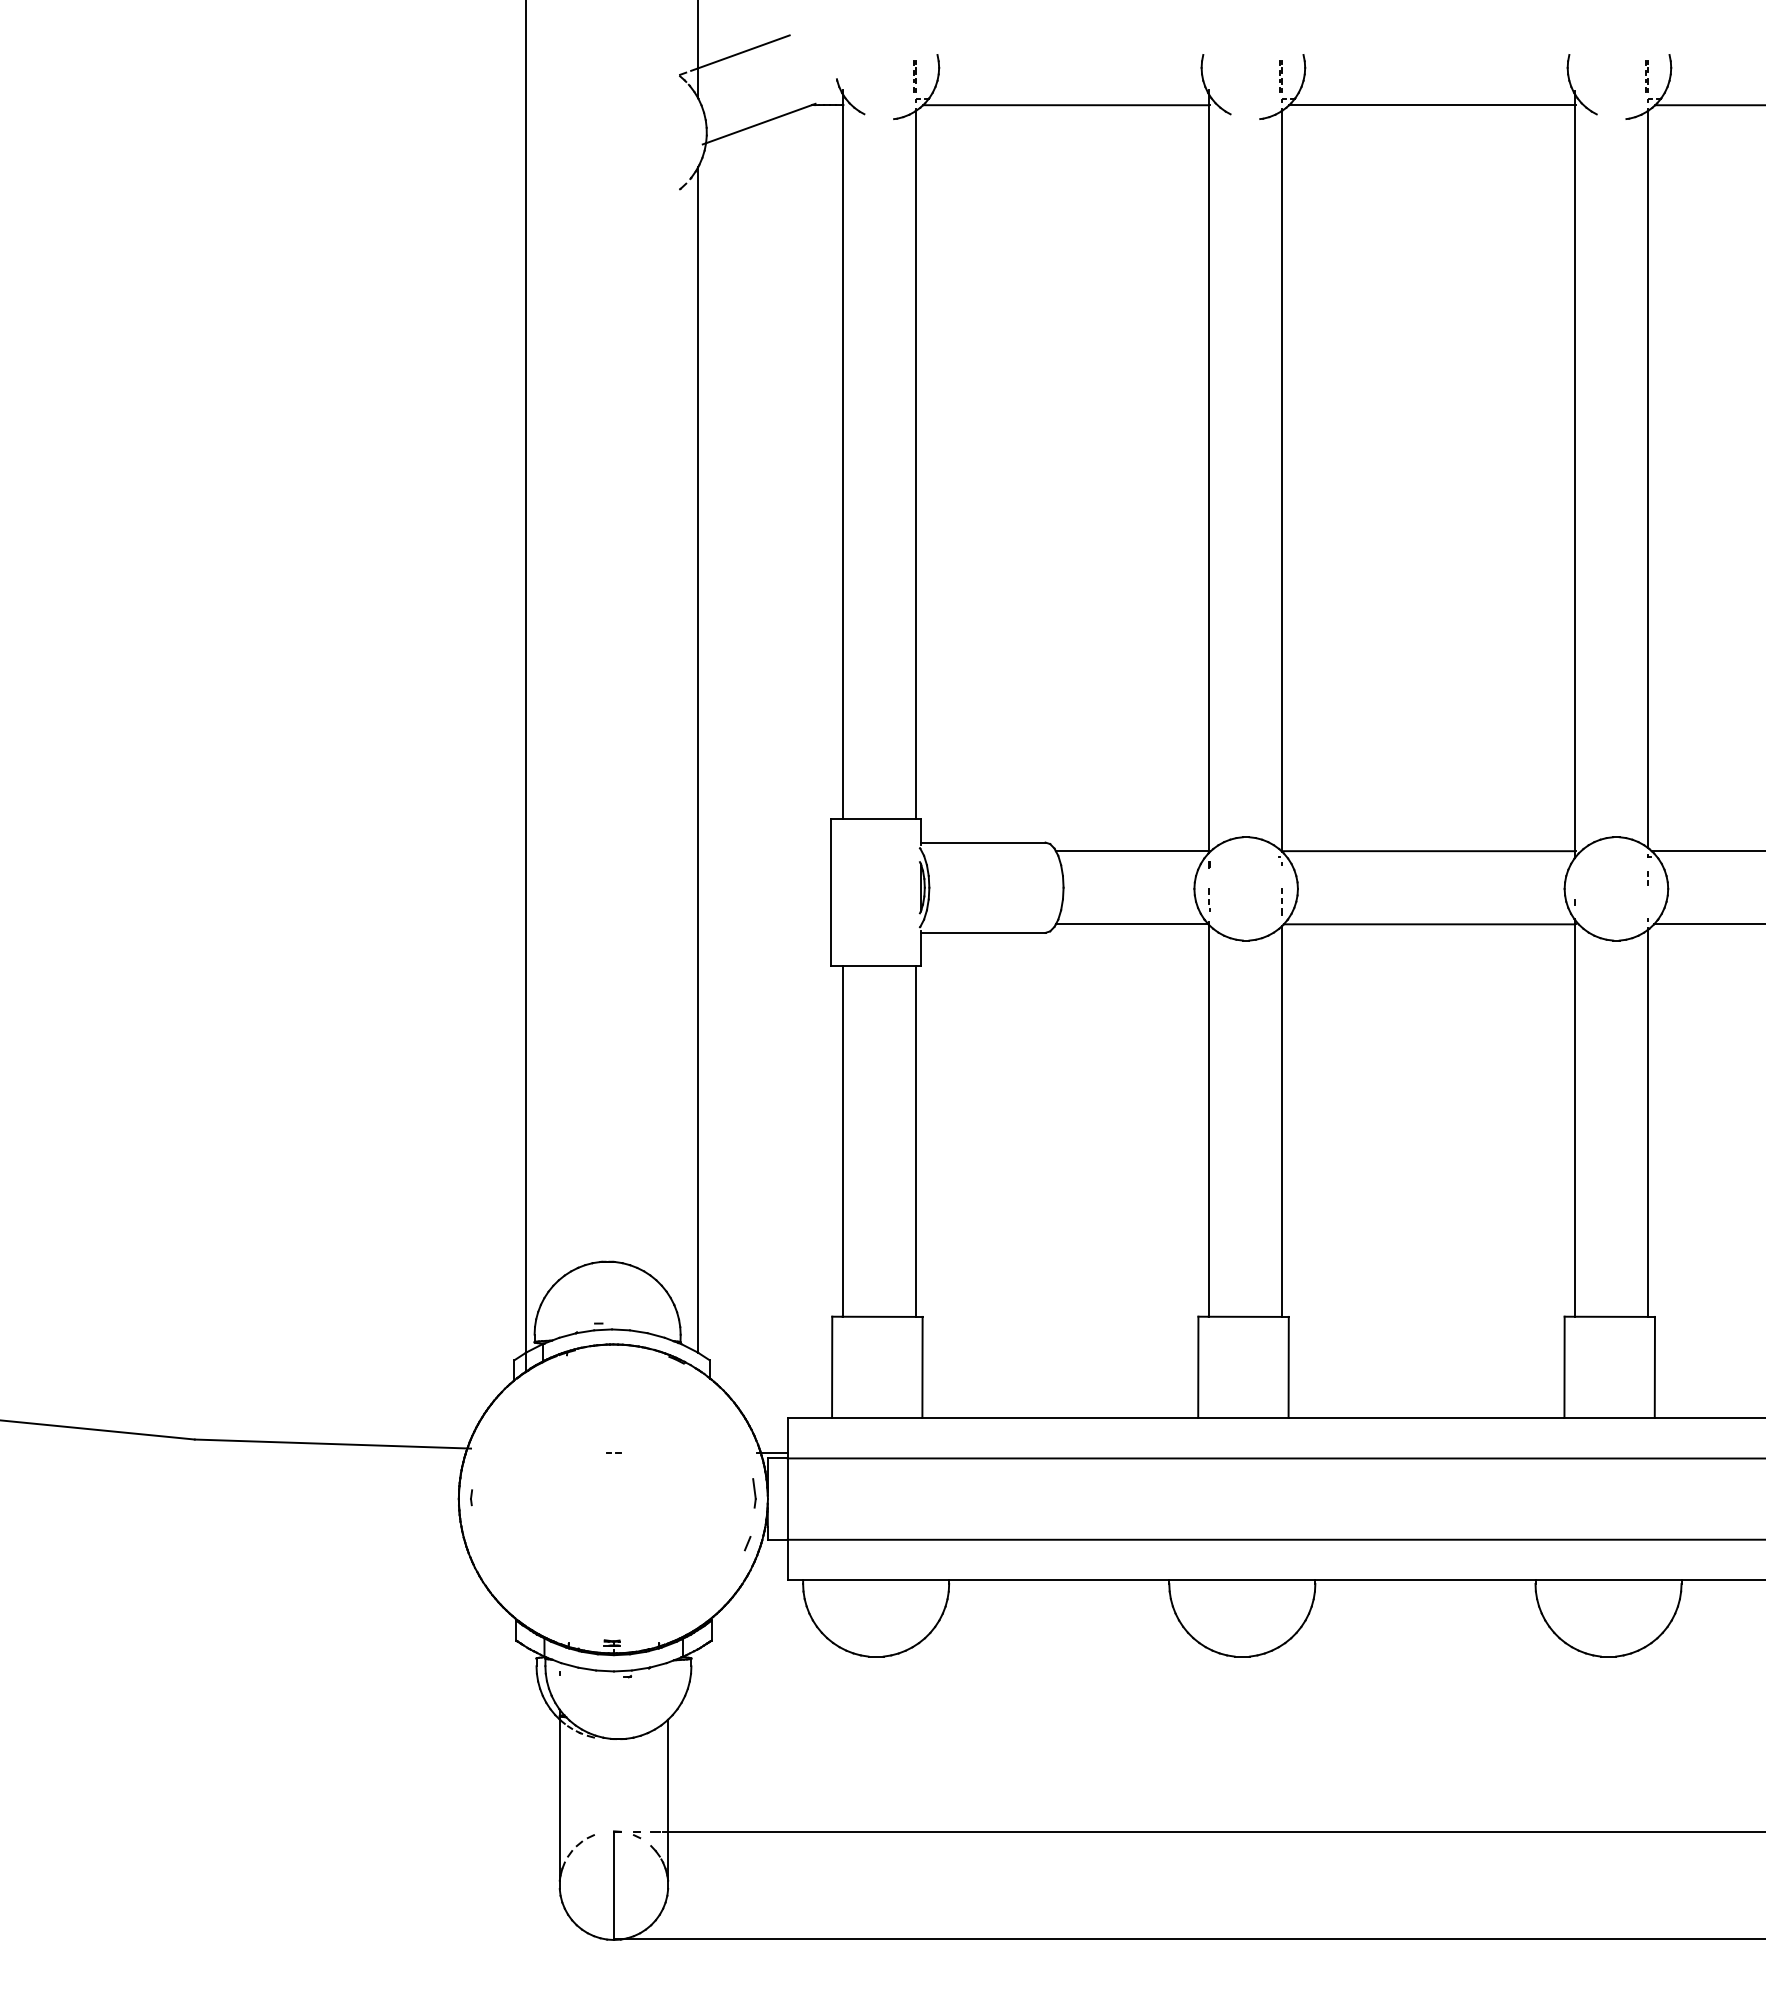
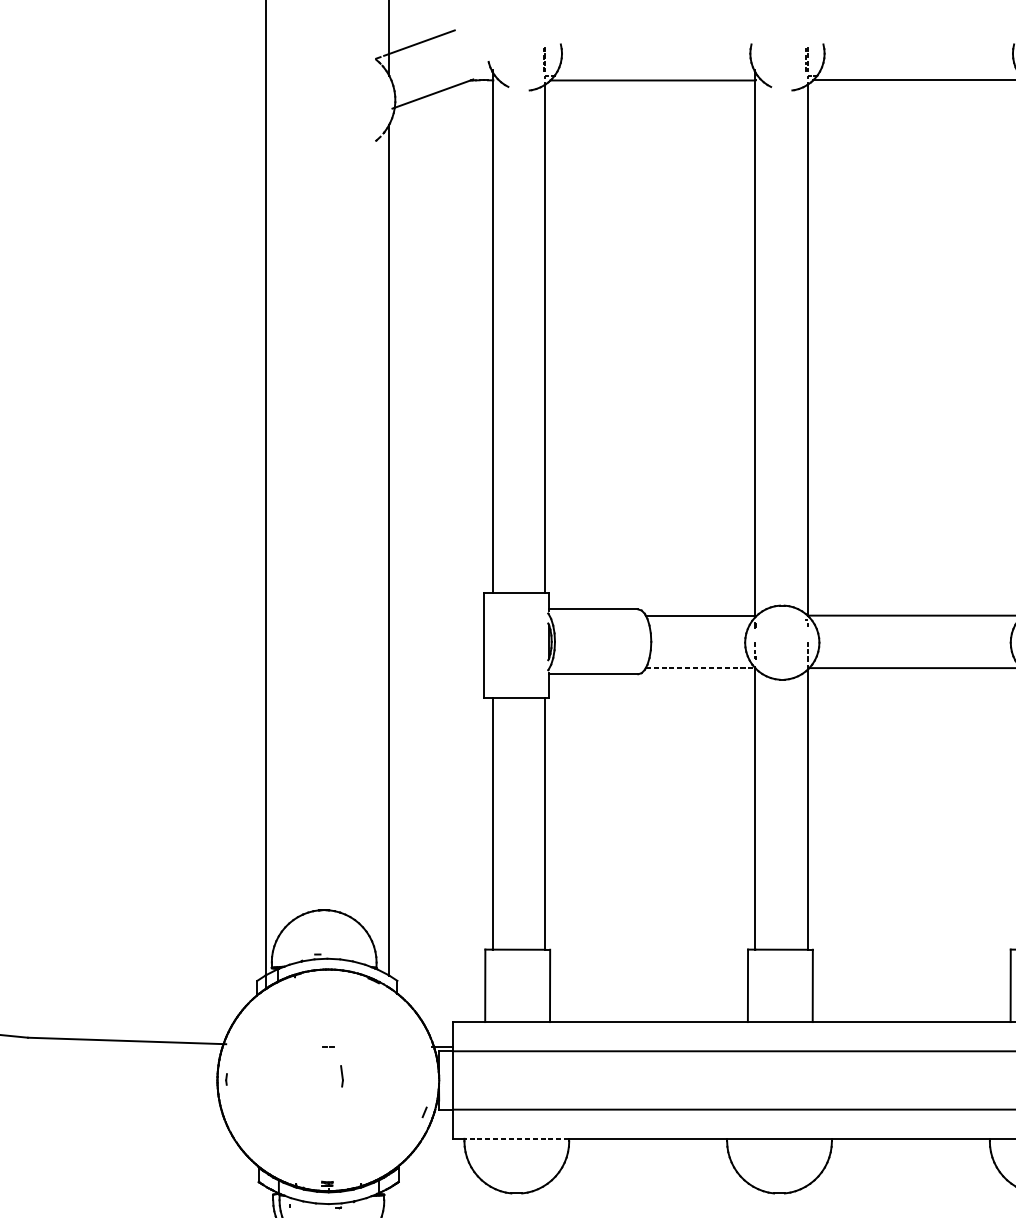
line: (1132, 924) -> (700, 668), solid -> dashed
part: (754, 1493) -> (342, 1076), moved
line: (875, 1580) -> (516, 1138), solid -> dashed

